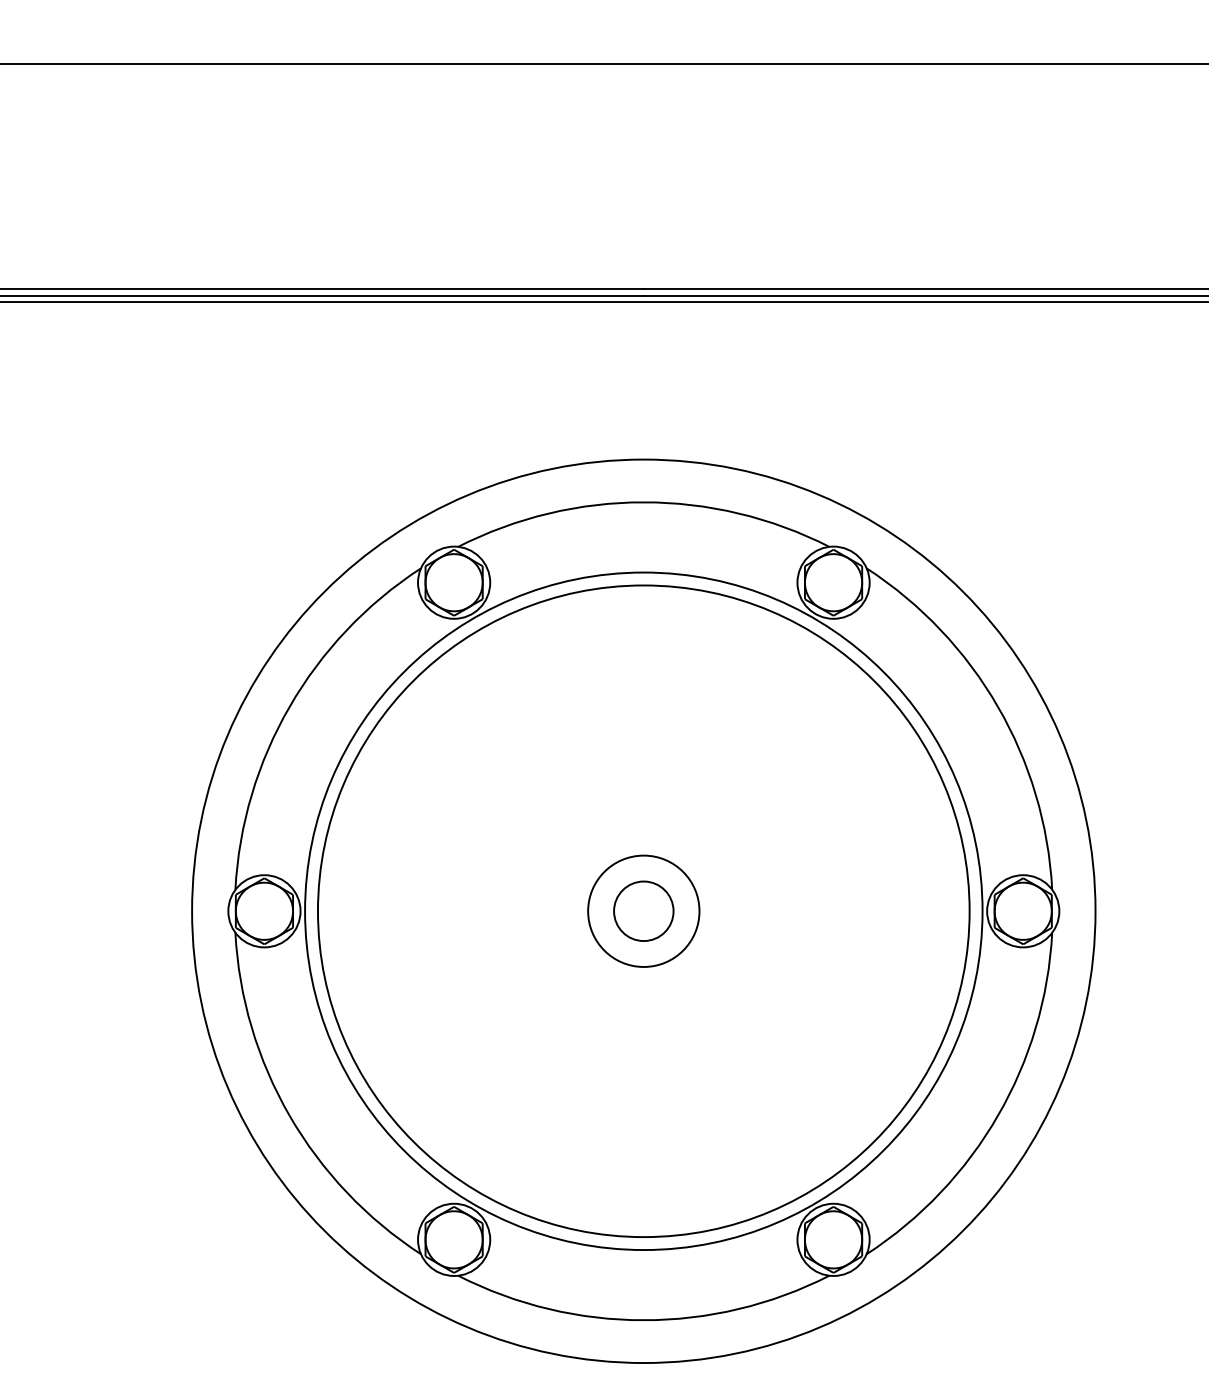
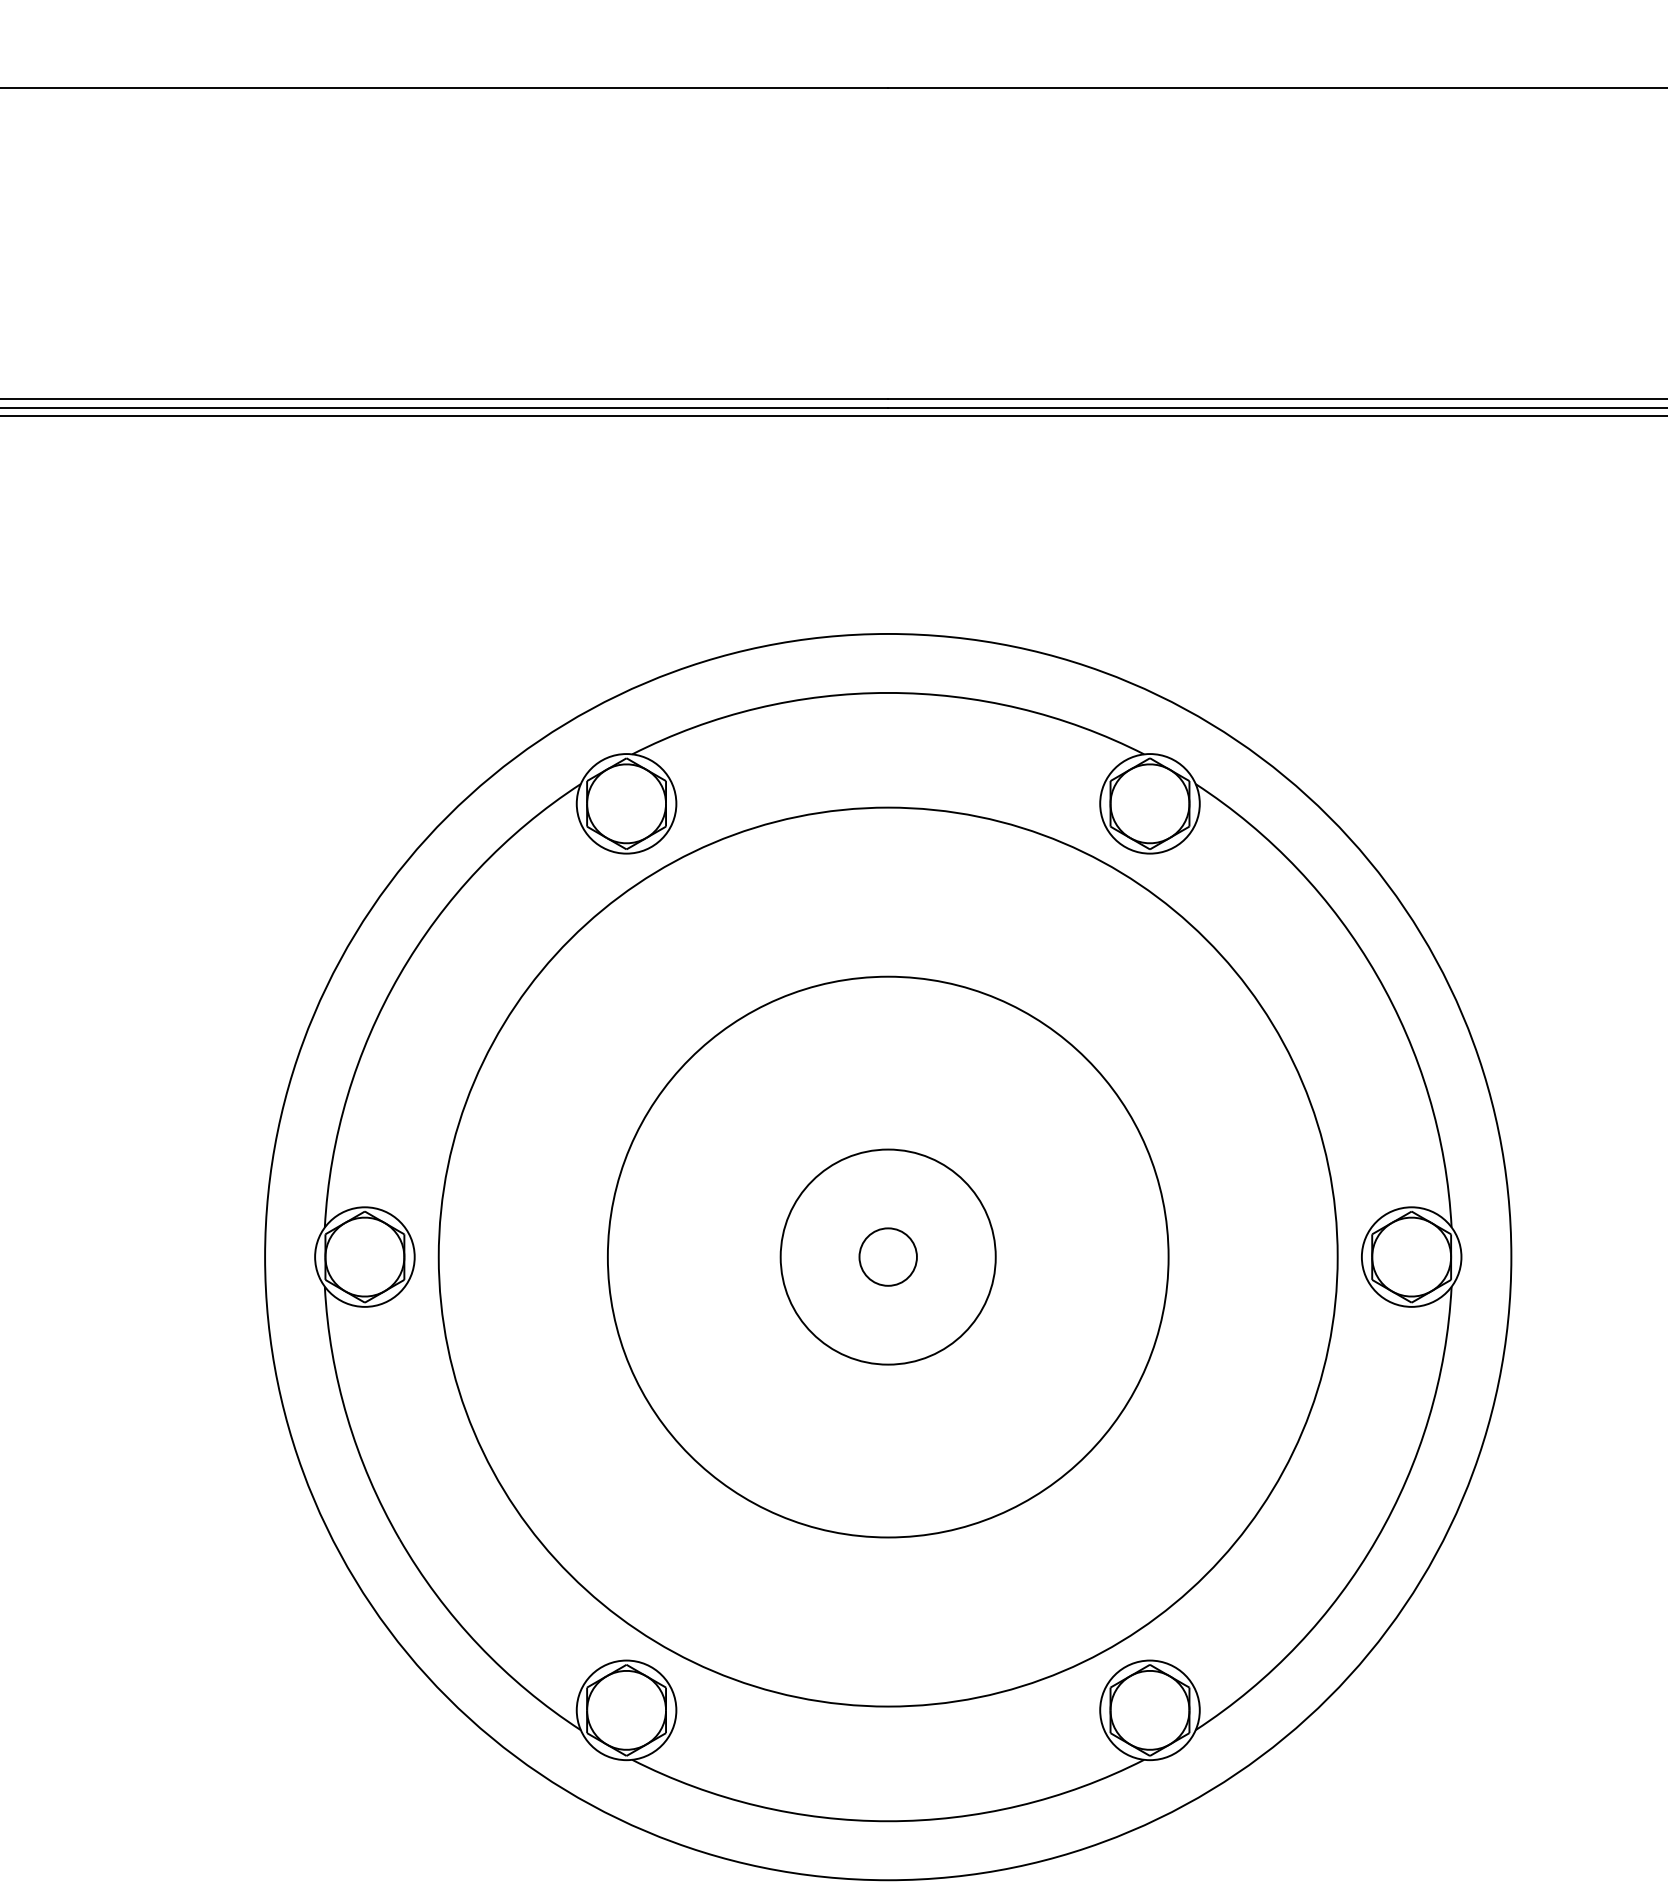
circle: (643, 910) -> (887, 1256), size x0.6
circle: (644, 910) -> (888, 1256), size x1.4
circle: (644, 911) -> (888, 1257), size x0.7

